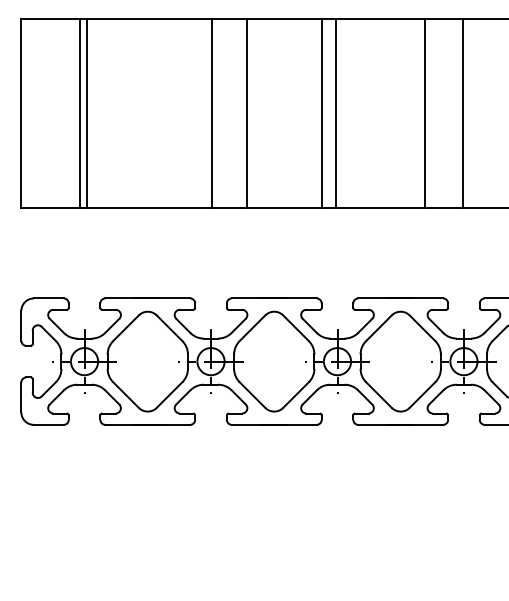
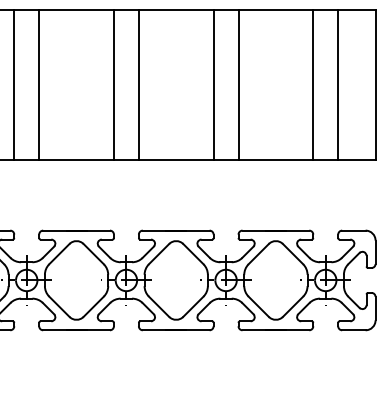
line: (80, 113) -> (39, 84), moved
line: (86, 113) -> (14, 84), moved
line: (212, 113) -> (114, 84), moved
line: (246, 113) -> (138, 84), moved
line: (336, 113) -> (238, 84), moved
line: (425, 113) -> (313, 84), moved
line: (462, 113) -> (337, 84), moved

